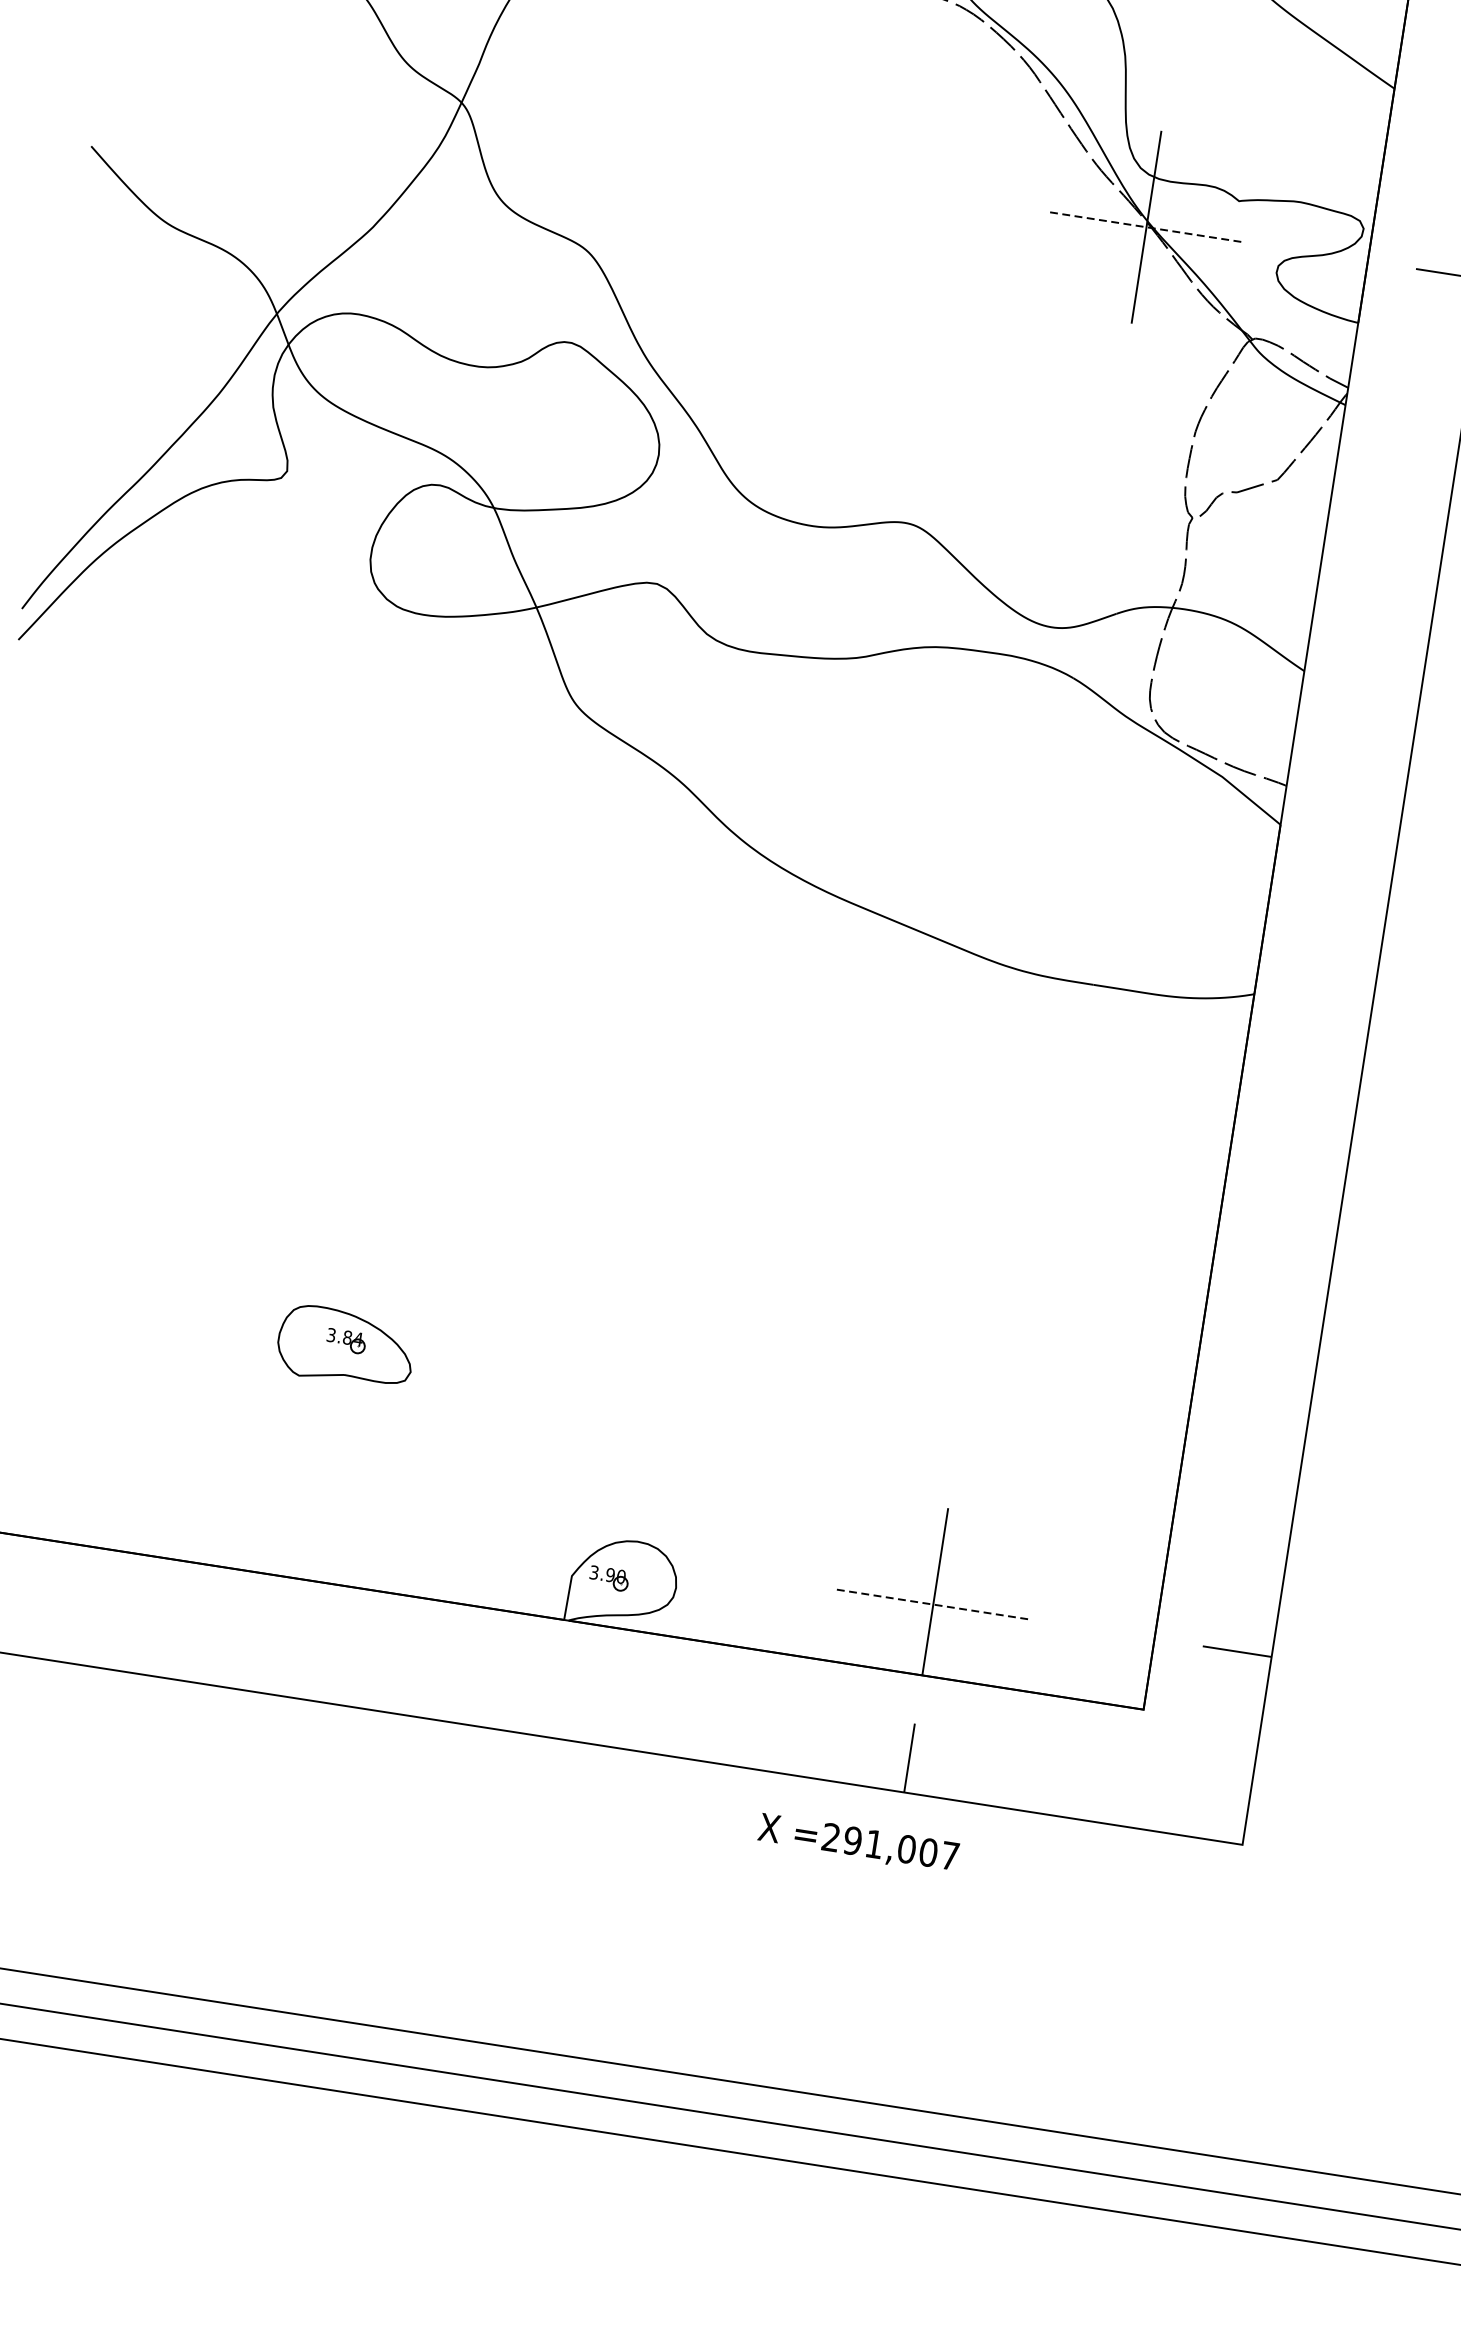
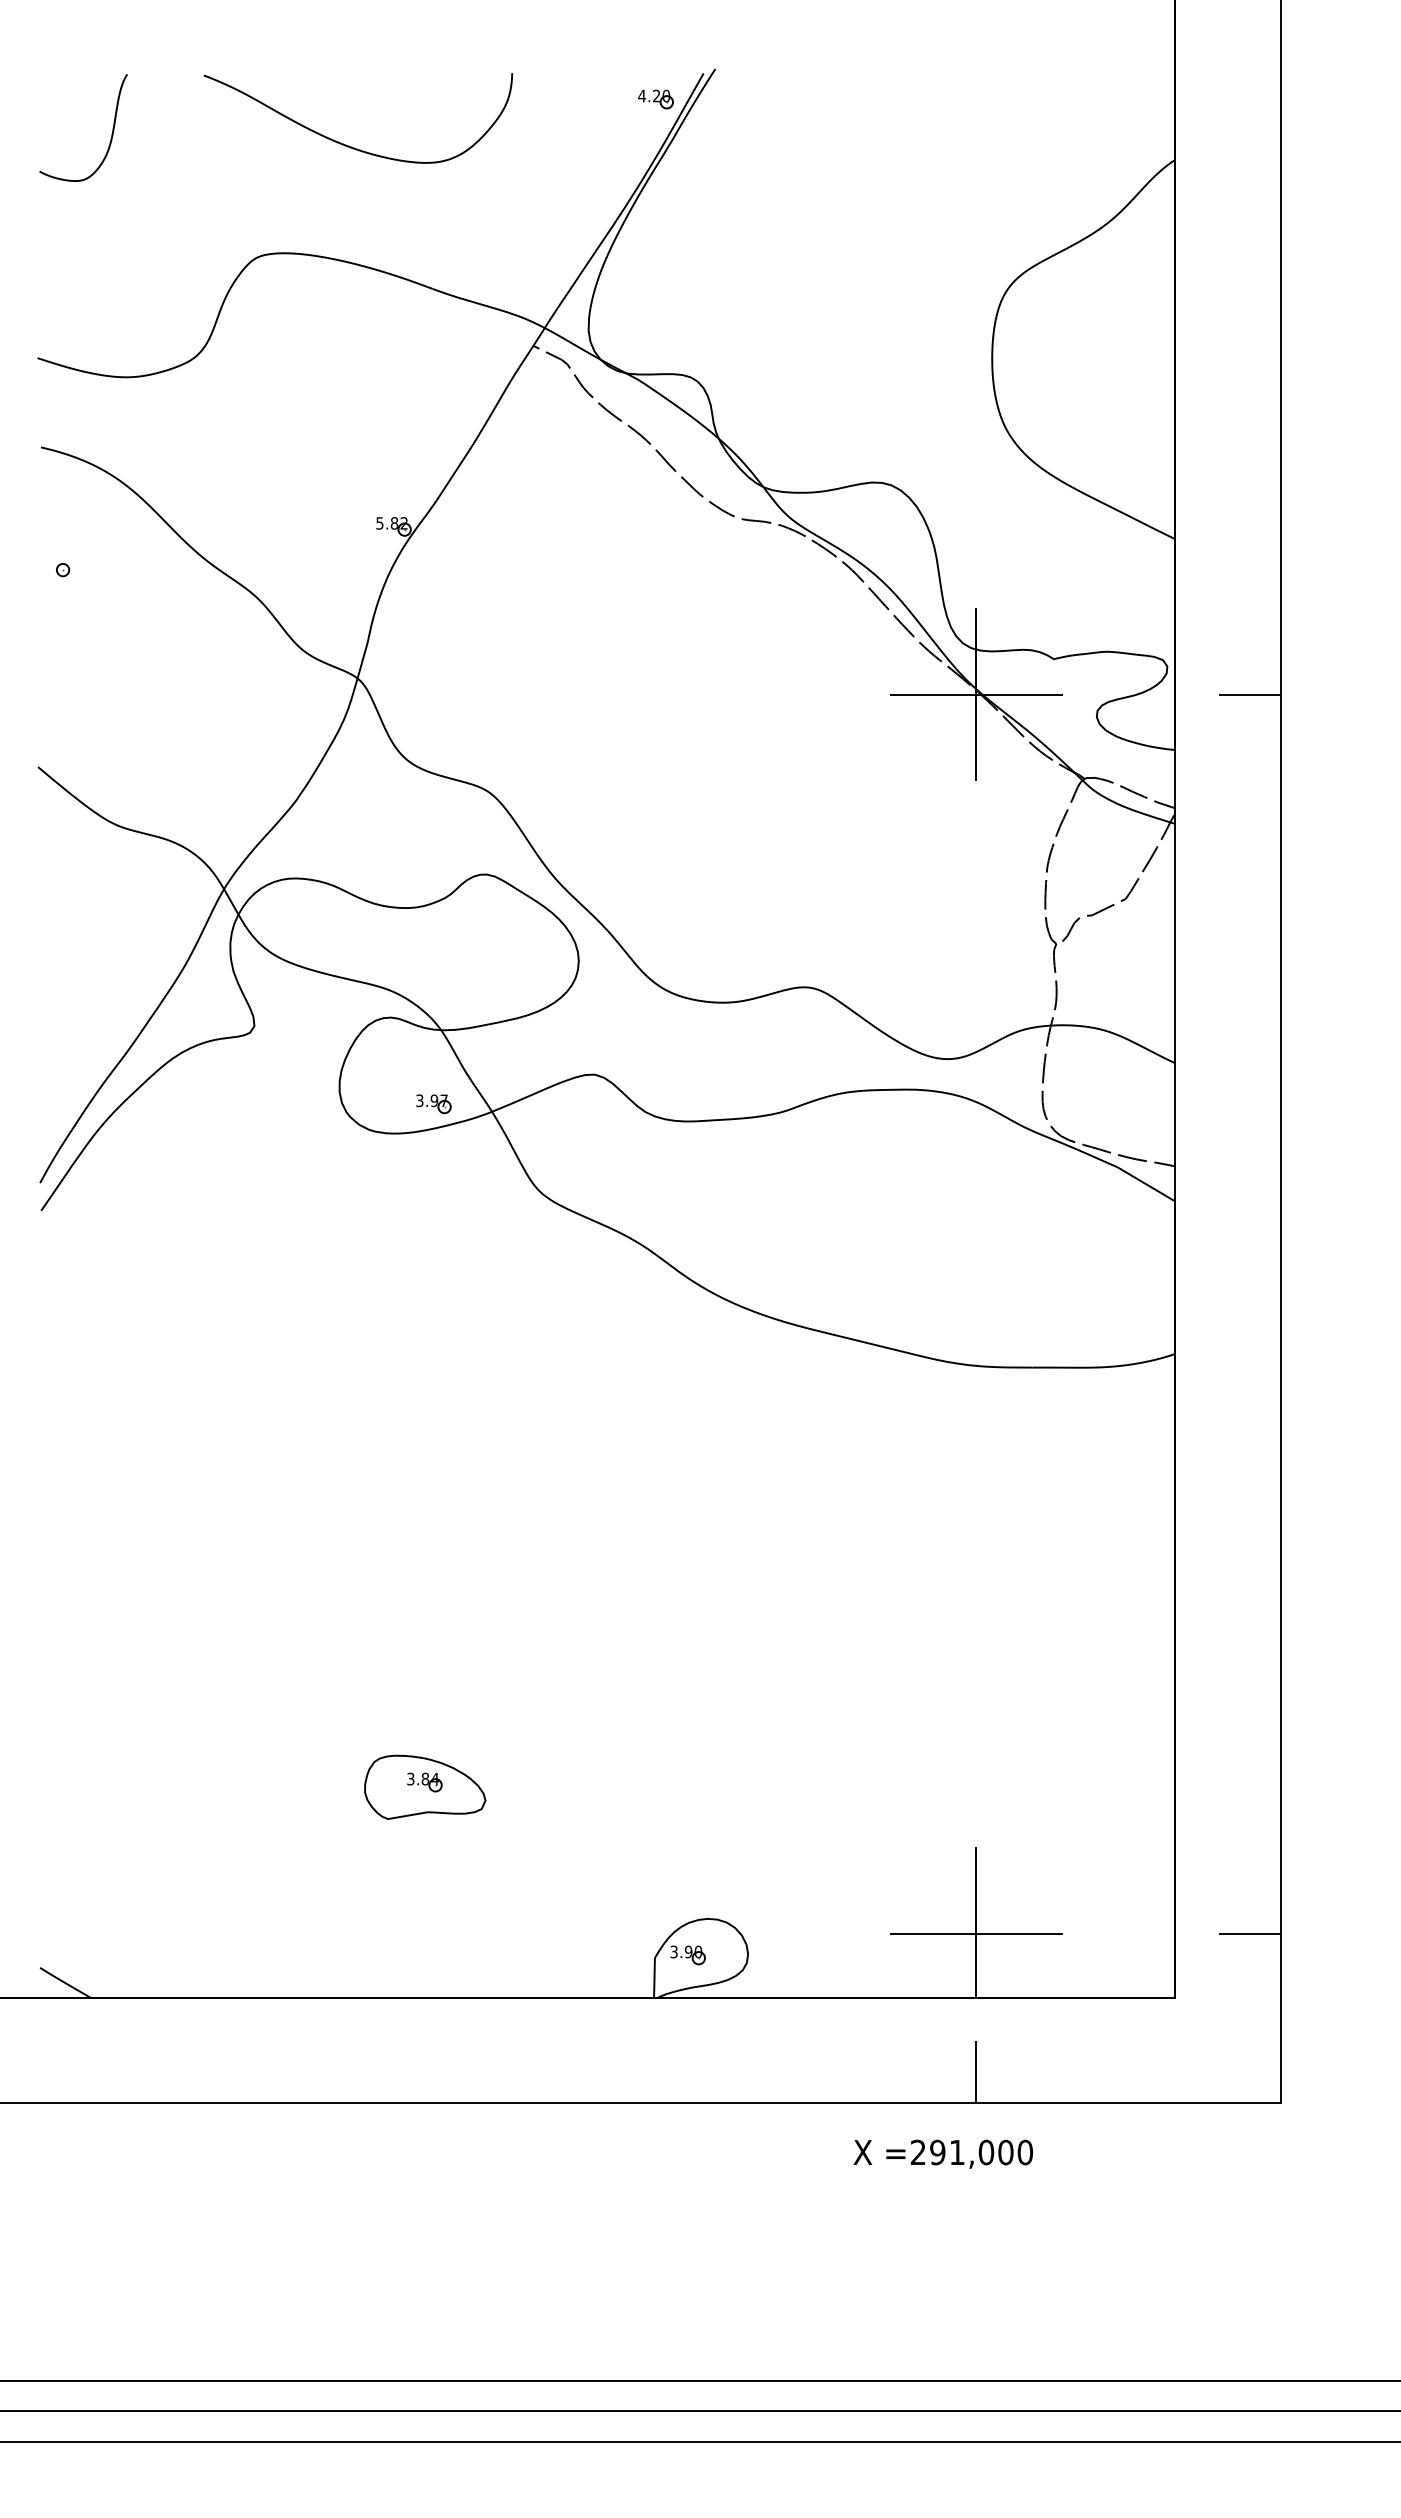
line: (1146, 227) -> (976, 694), dashed -> solid
part: (472, 589) -> (433, 1104), added
line: (933, 1604) -> (976, 1933), dashed -> solid
text: (950, 1855) -> (1025, 2152), =291,007 -> =291,000

